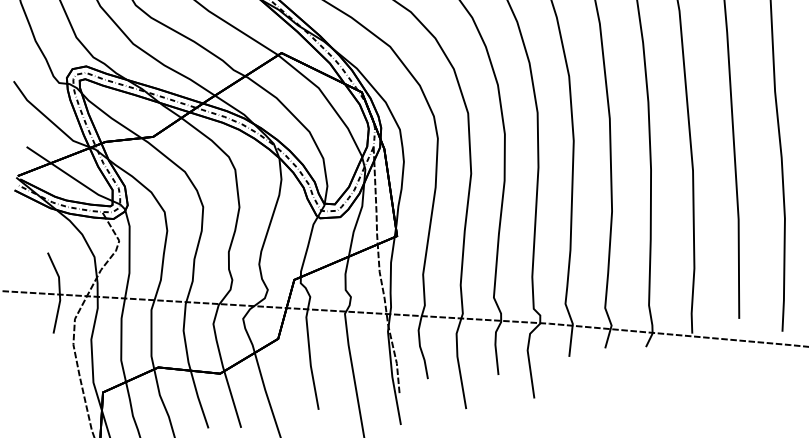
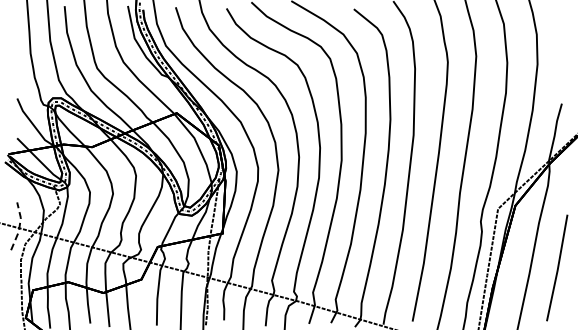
line: (59, 291) -> (19, 226), solid -> dashed

